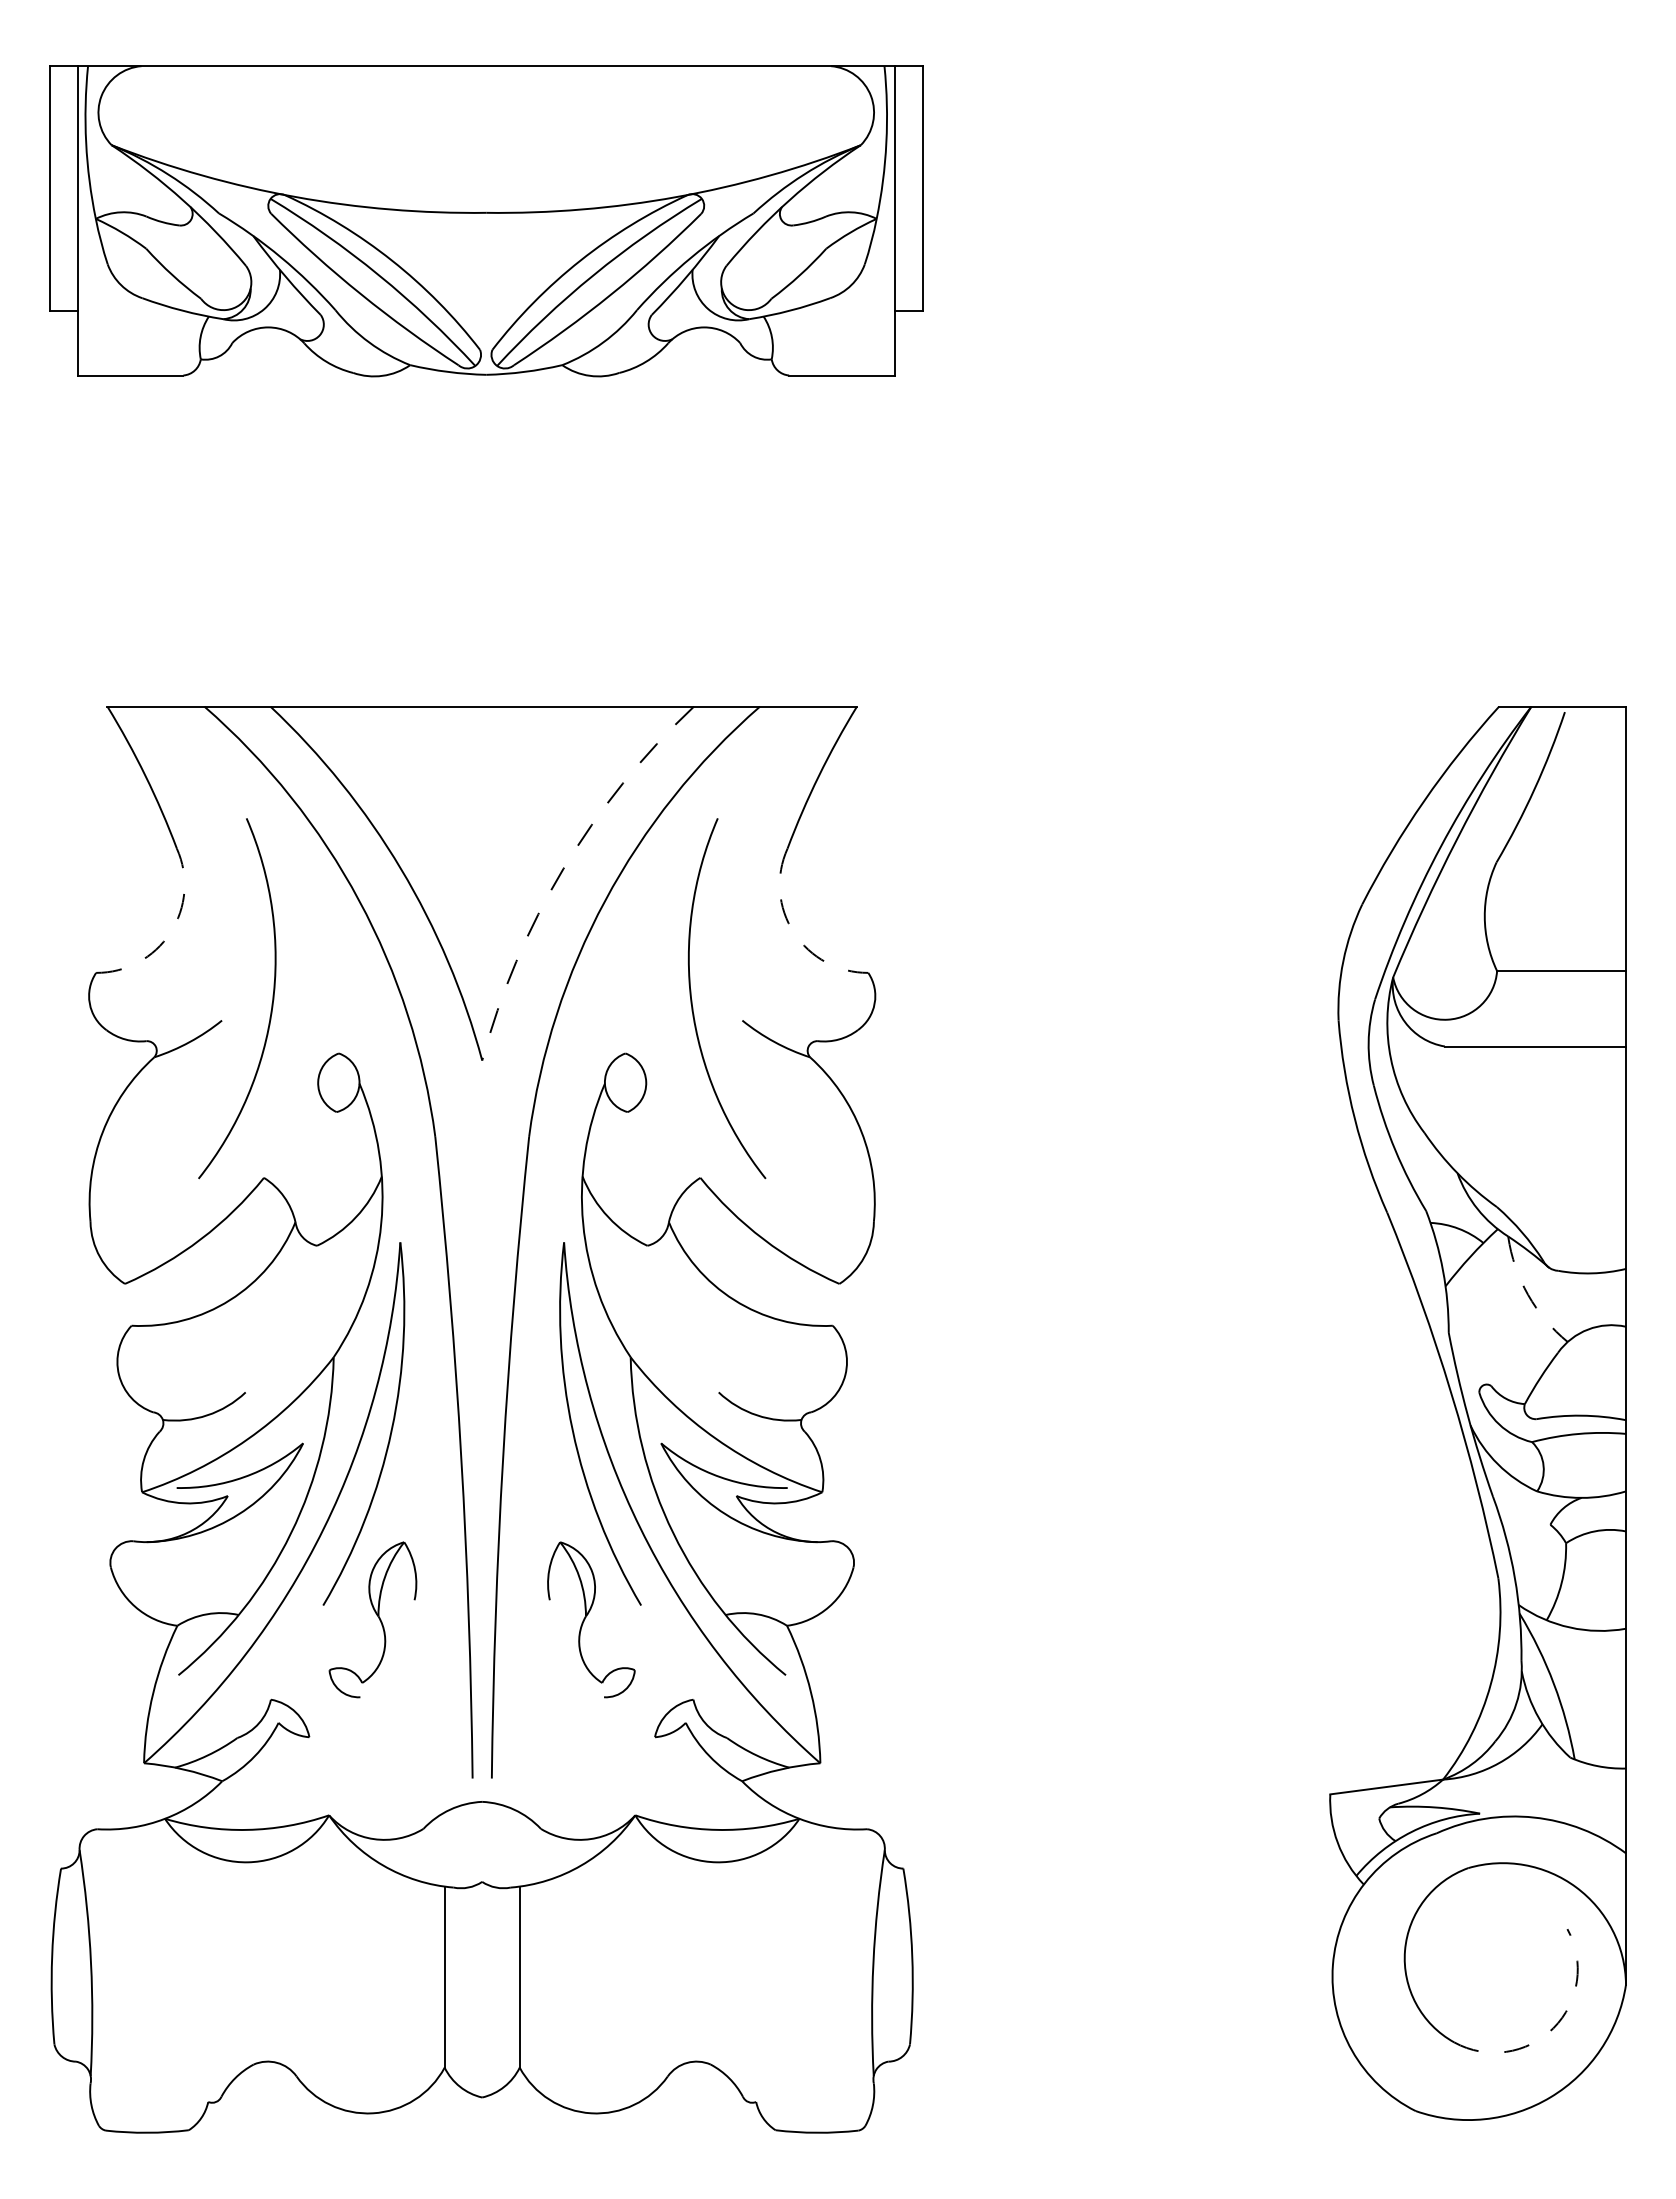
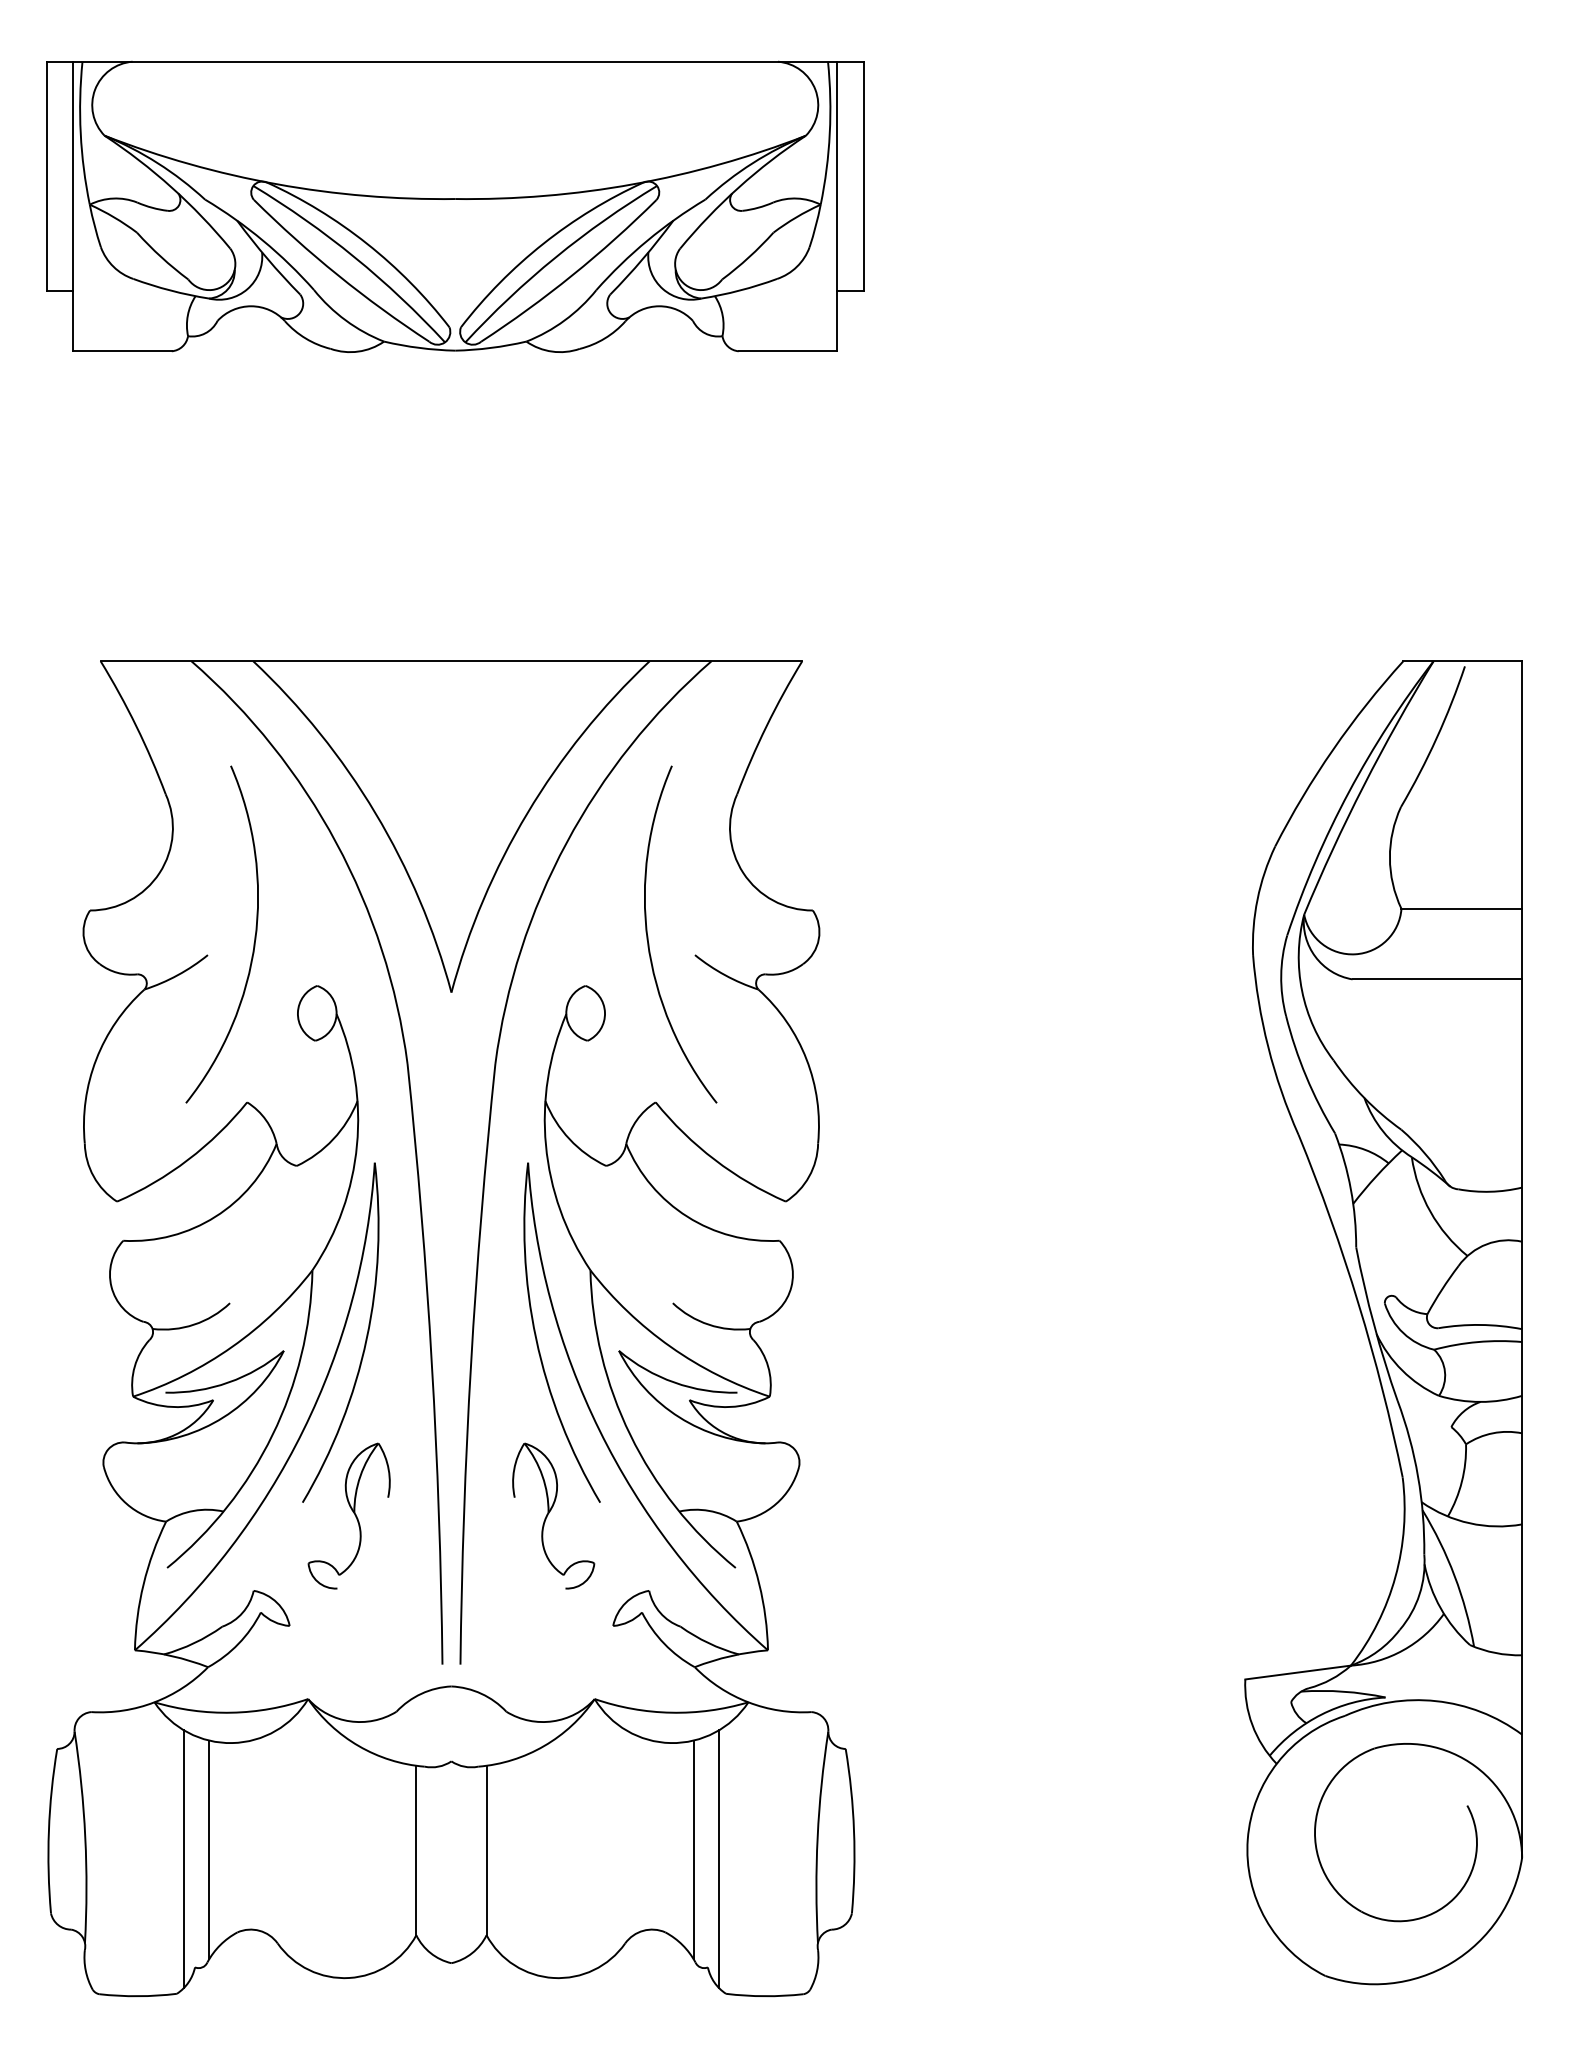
arc: (563, 869) -> (527, 813), dashed -> solid
arc: (170, 933) -> (159, 873), dashed -> solid
arc: (794, 933) -> (743, 873), dashed -> solid
arc: (1528, 1294) -> (1430, 1211), dashed -> solid
line: (223, 1976) -> (209, 1849), added
line: (740, 1976) -> (693, 1849), added
line: (195, 1986) -> (183, 1859), added
line: (768, 1986) -> (719, 1859), added
arc: (1553, 2028) -> (1454, 1898), dashed -> solid

